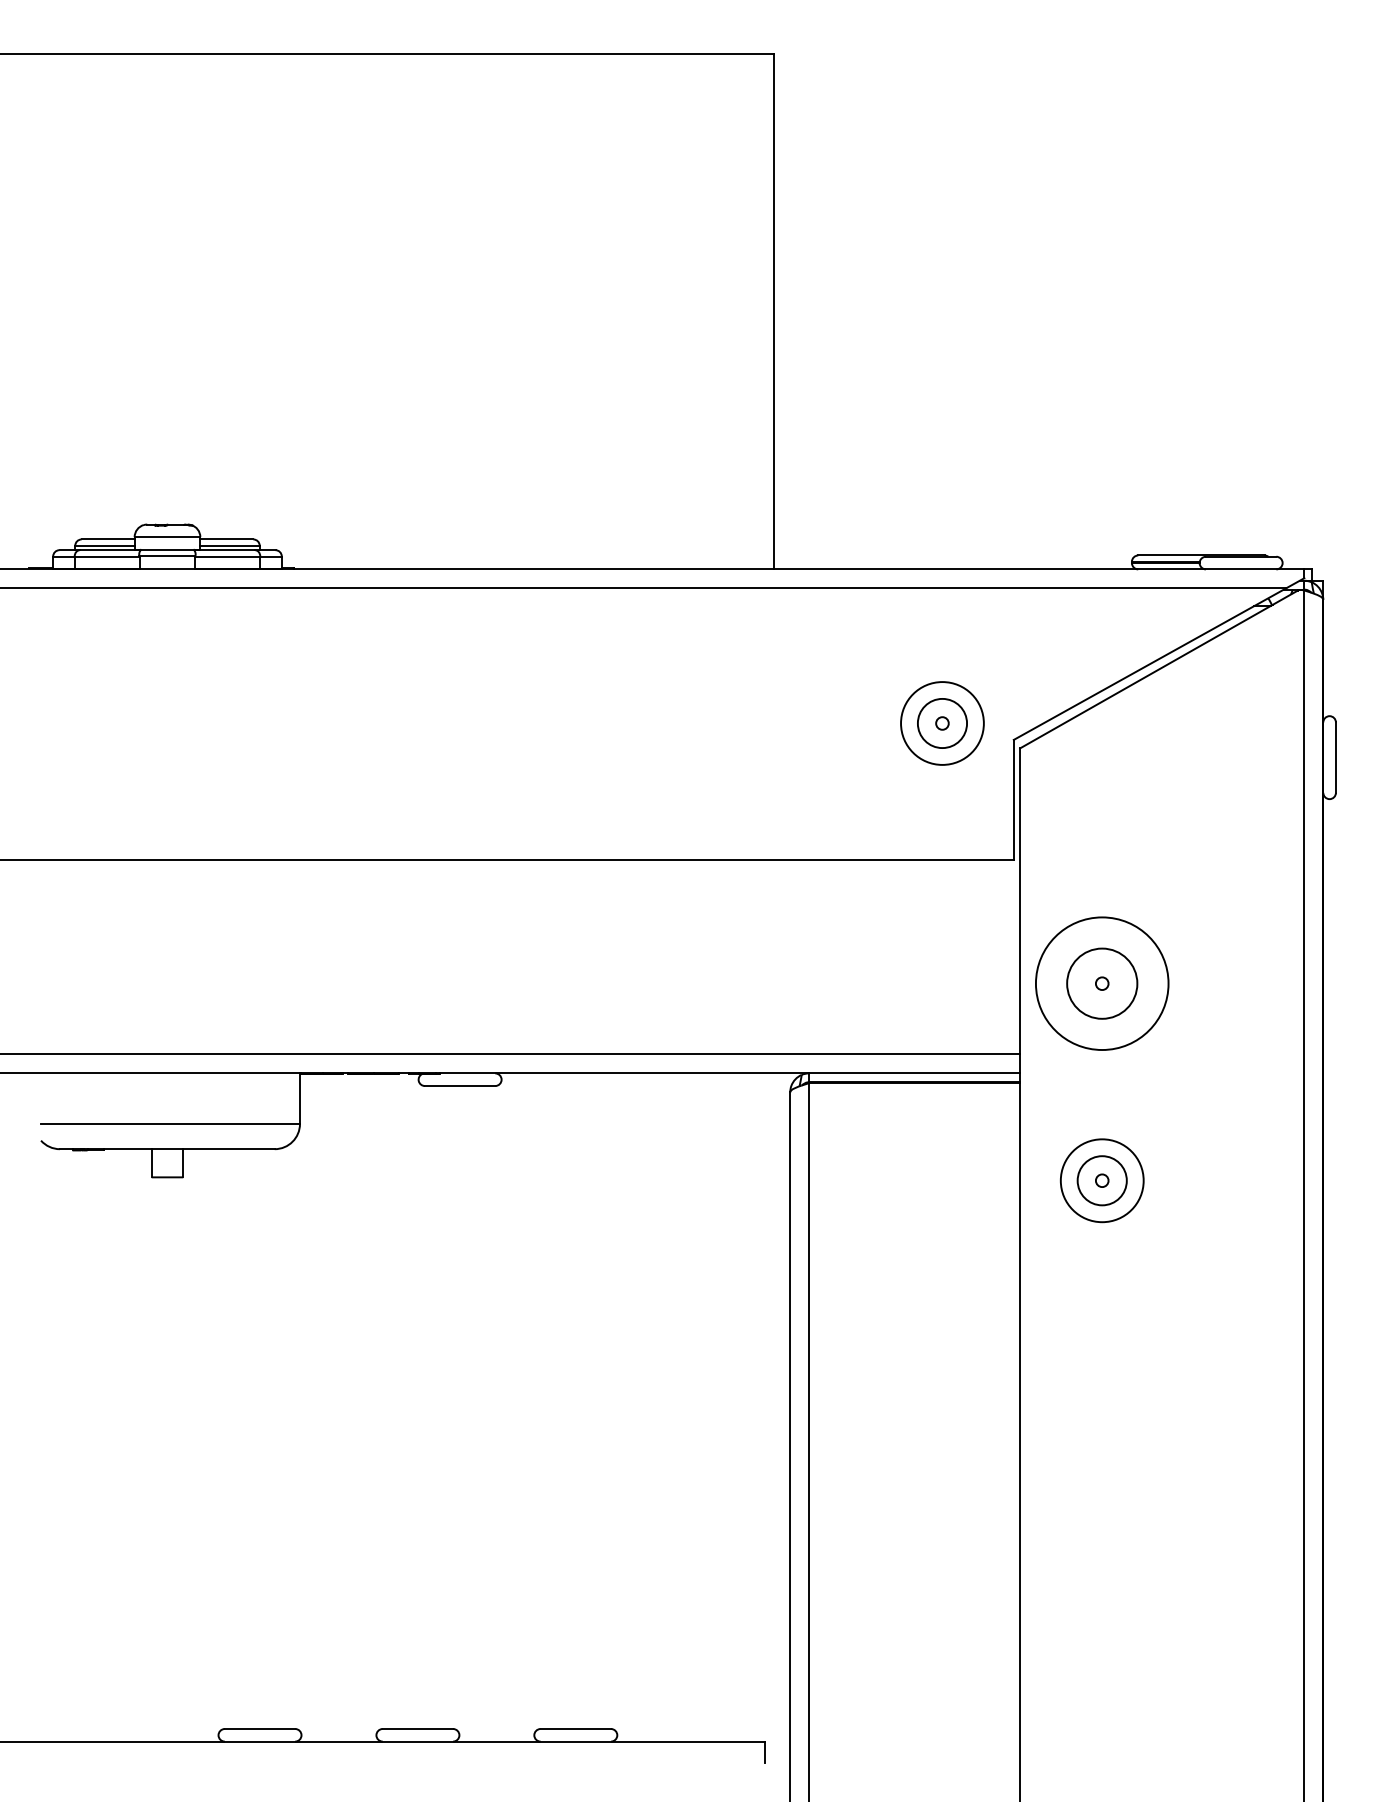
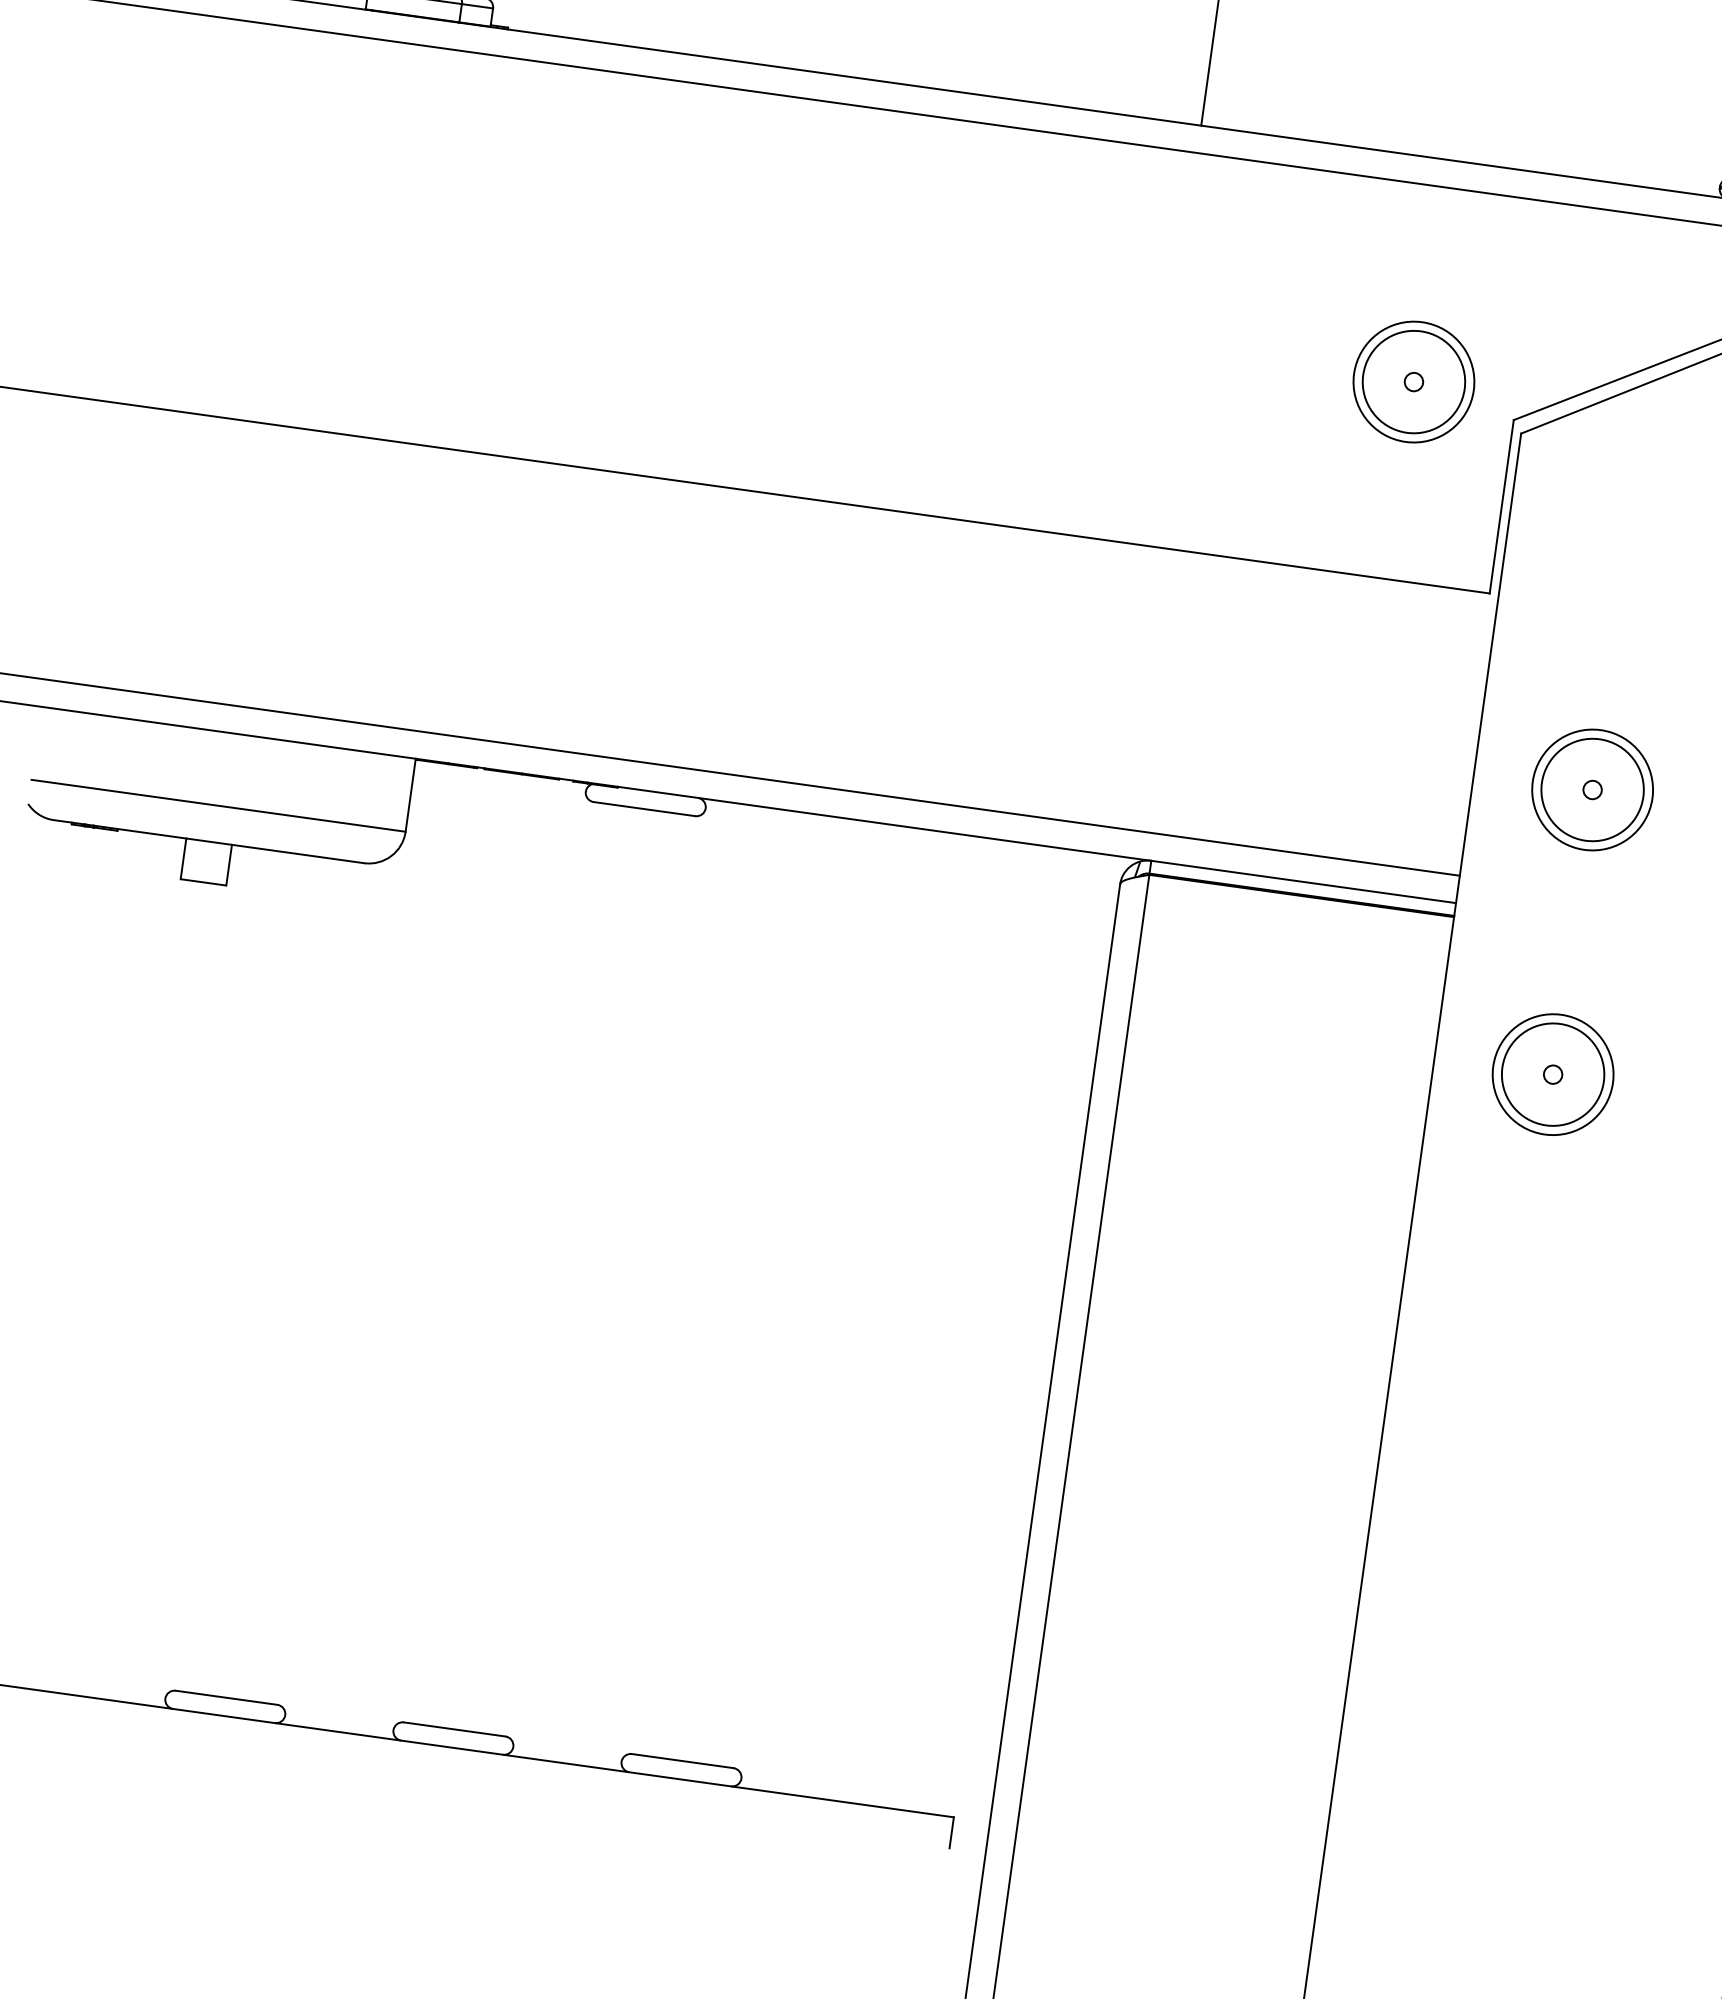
circle: (942, 723) -> (1414, 382), size x1.43
circle: (1101, 983) -> (1591, 789), size x0.62
circle: (1102, 1180) -> (1553, 1074), size x1.43

